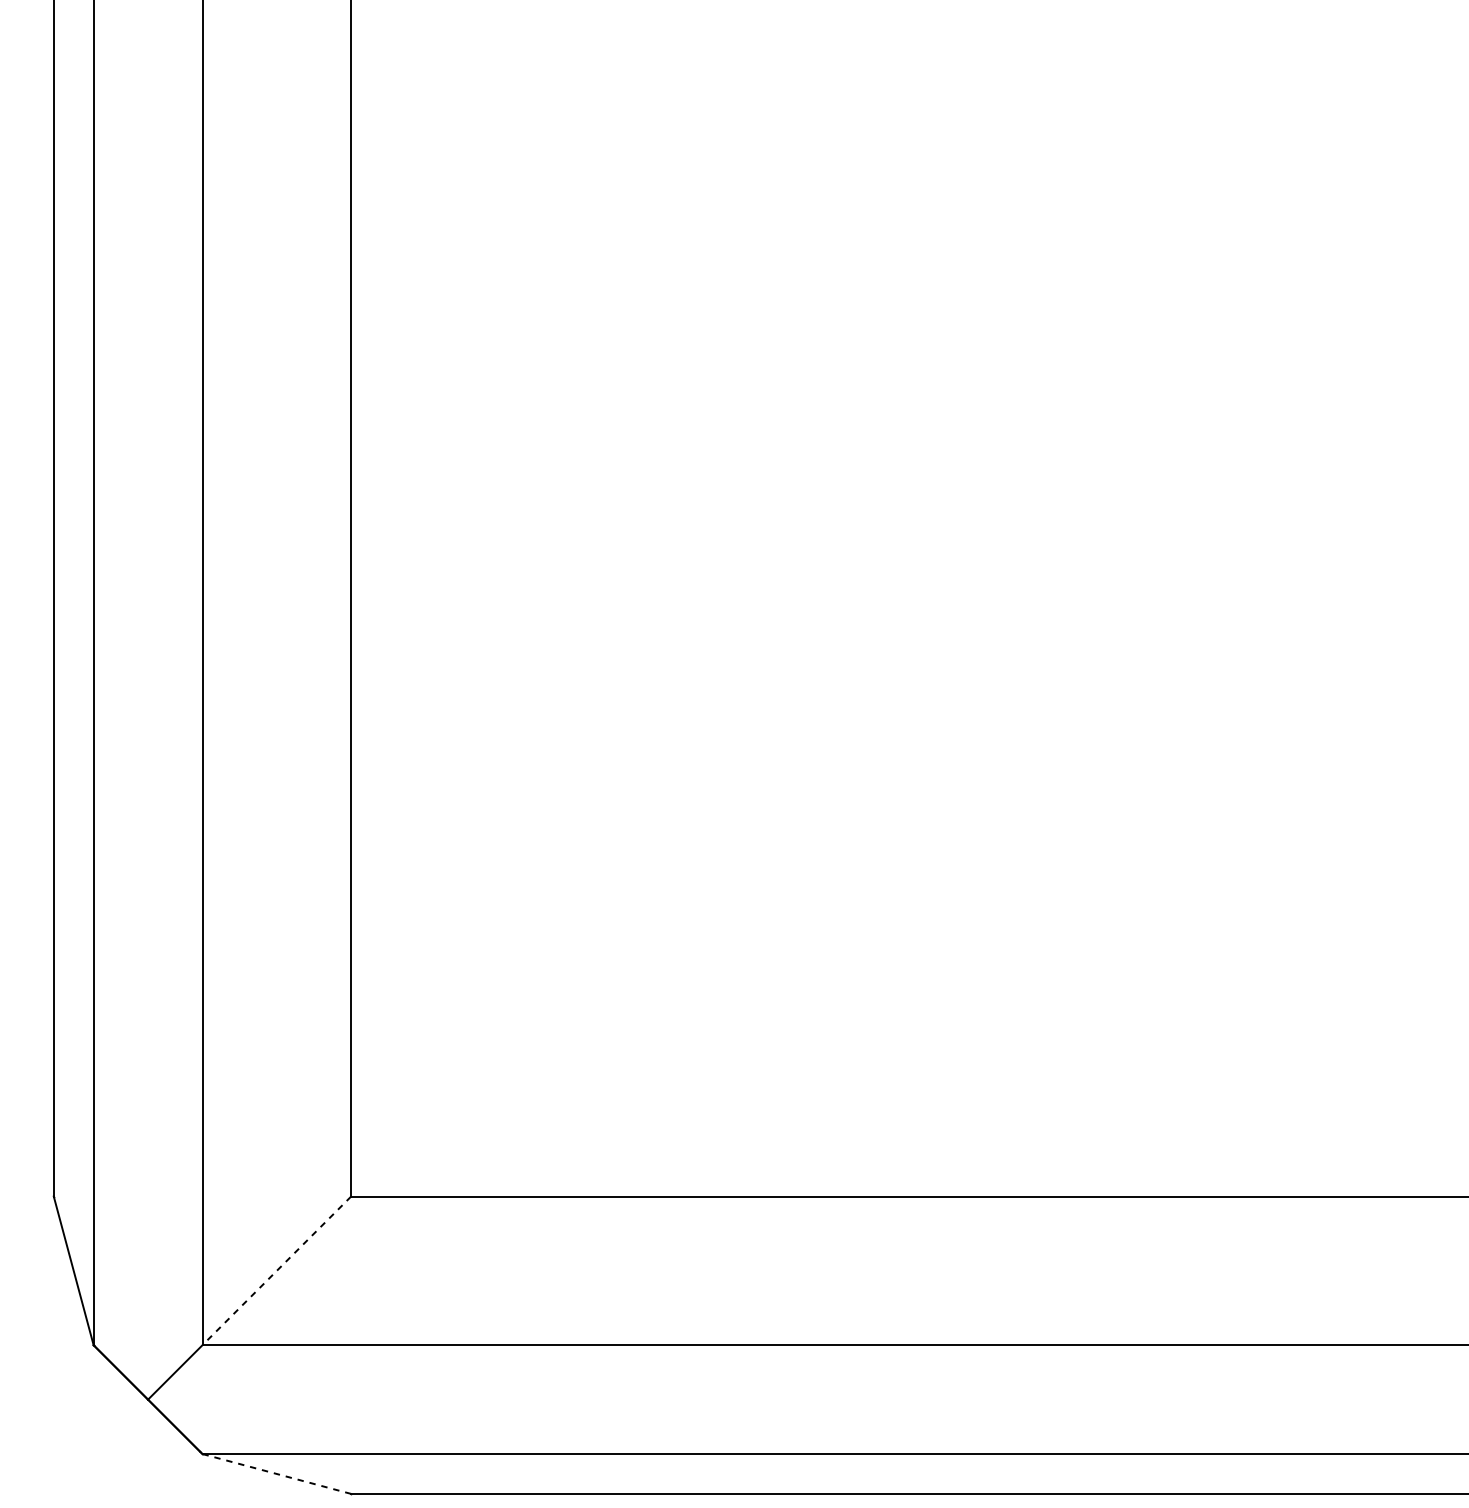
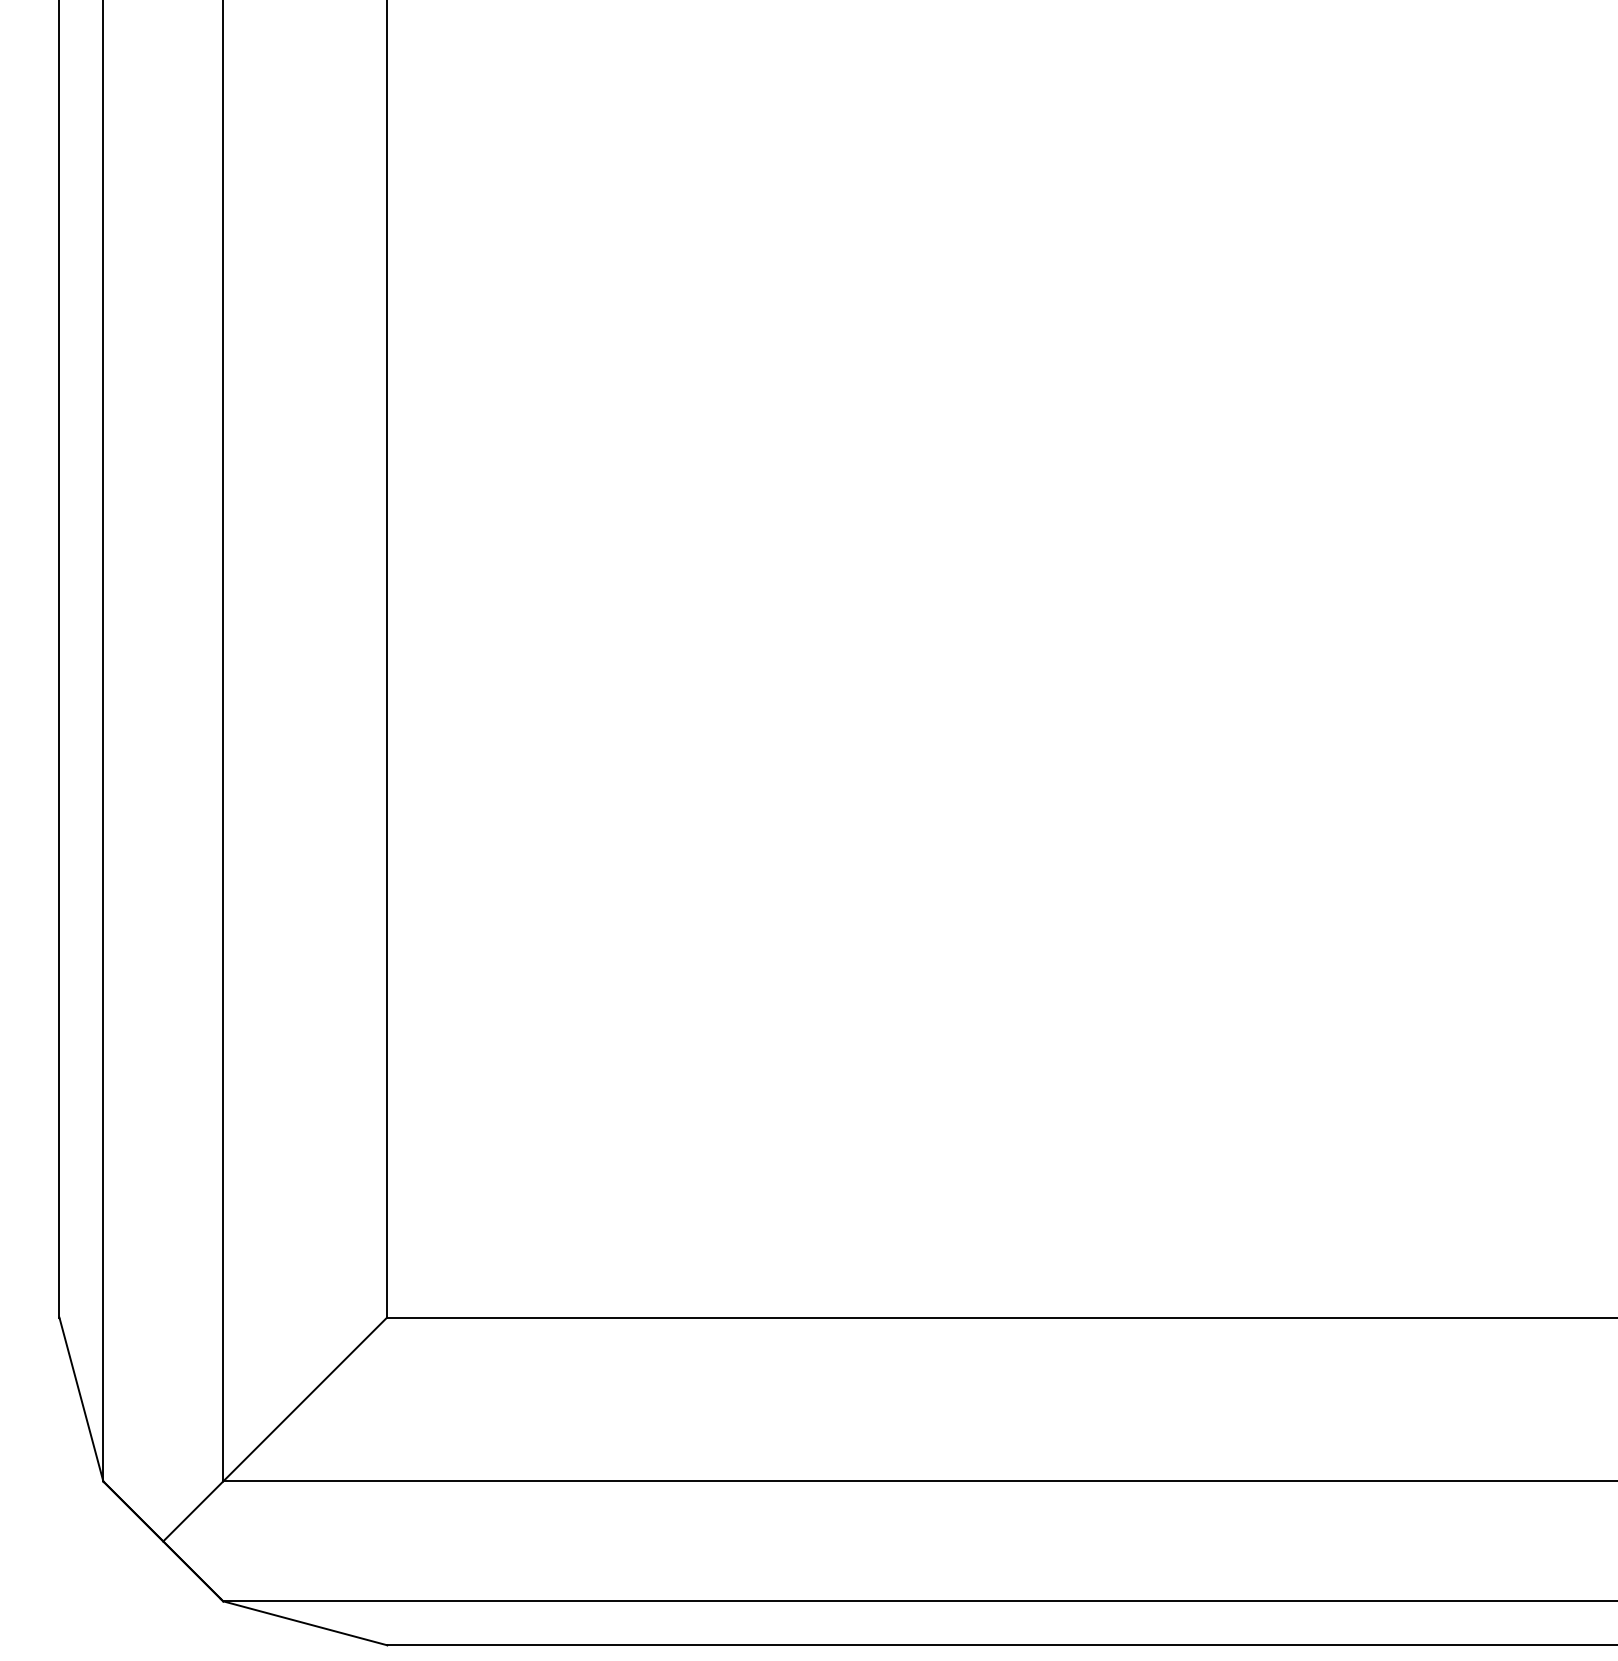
line: (277, 1270) -> (305, 1399), dashed -> solid
line: (277, 1474) -> (305, 1623), dashed -> solid

